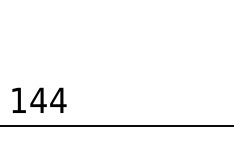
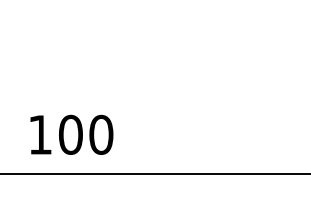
text: (48, 100) -> (86, 135), 144 -> 100

